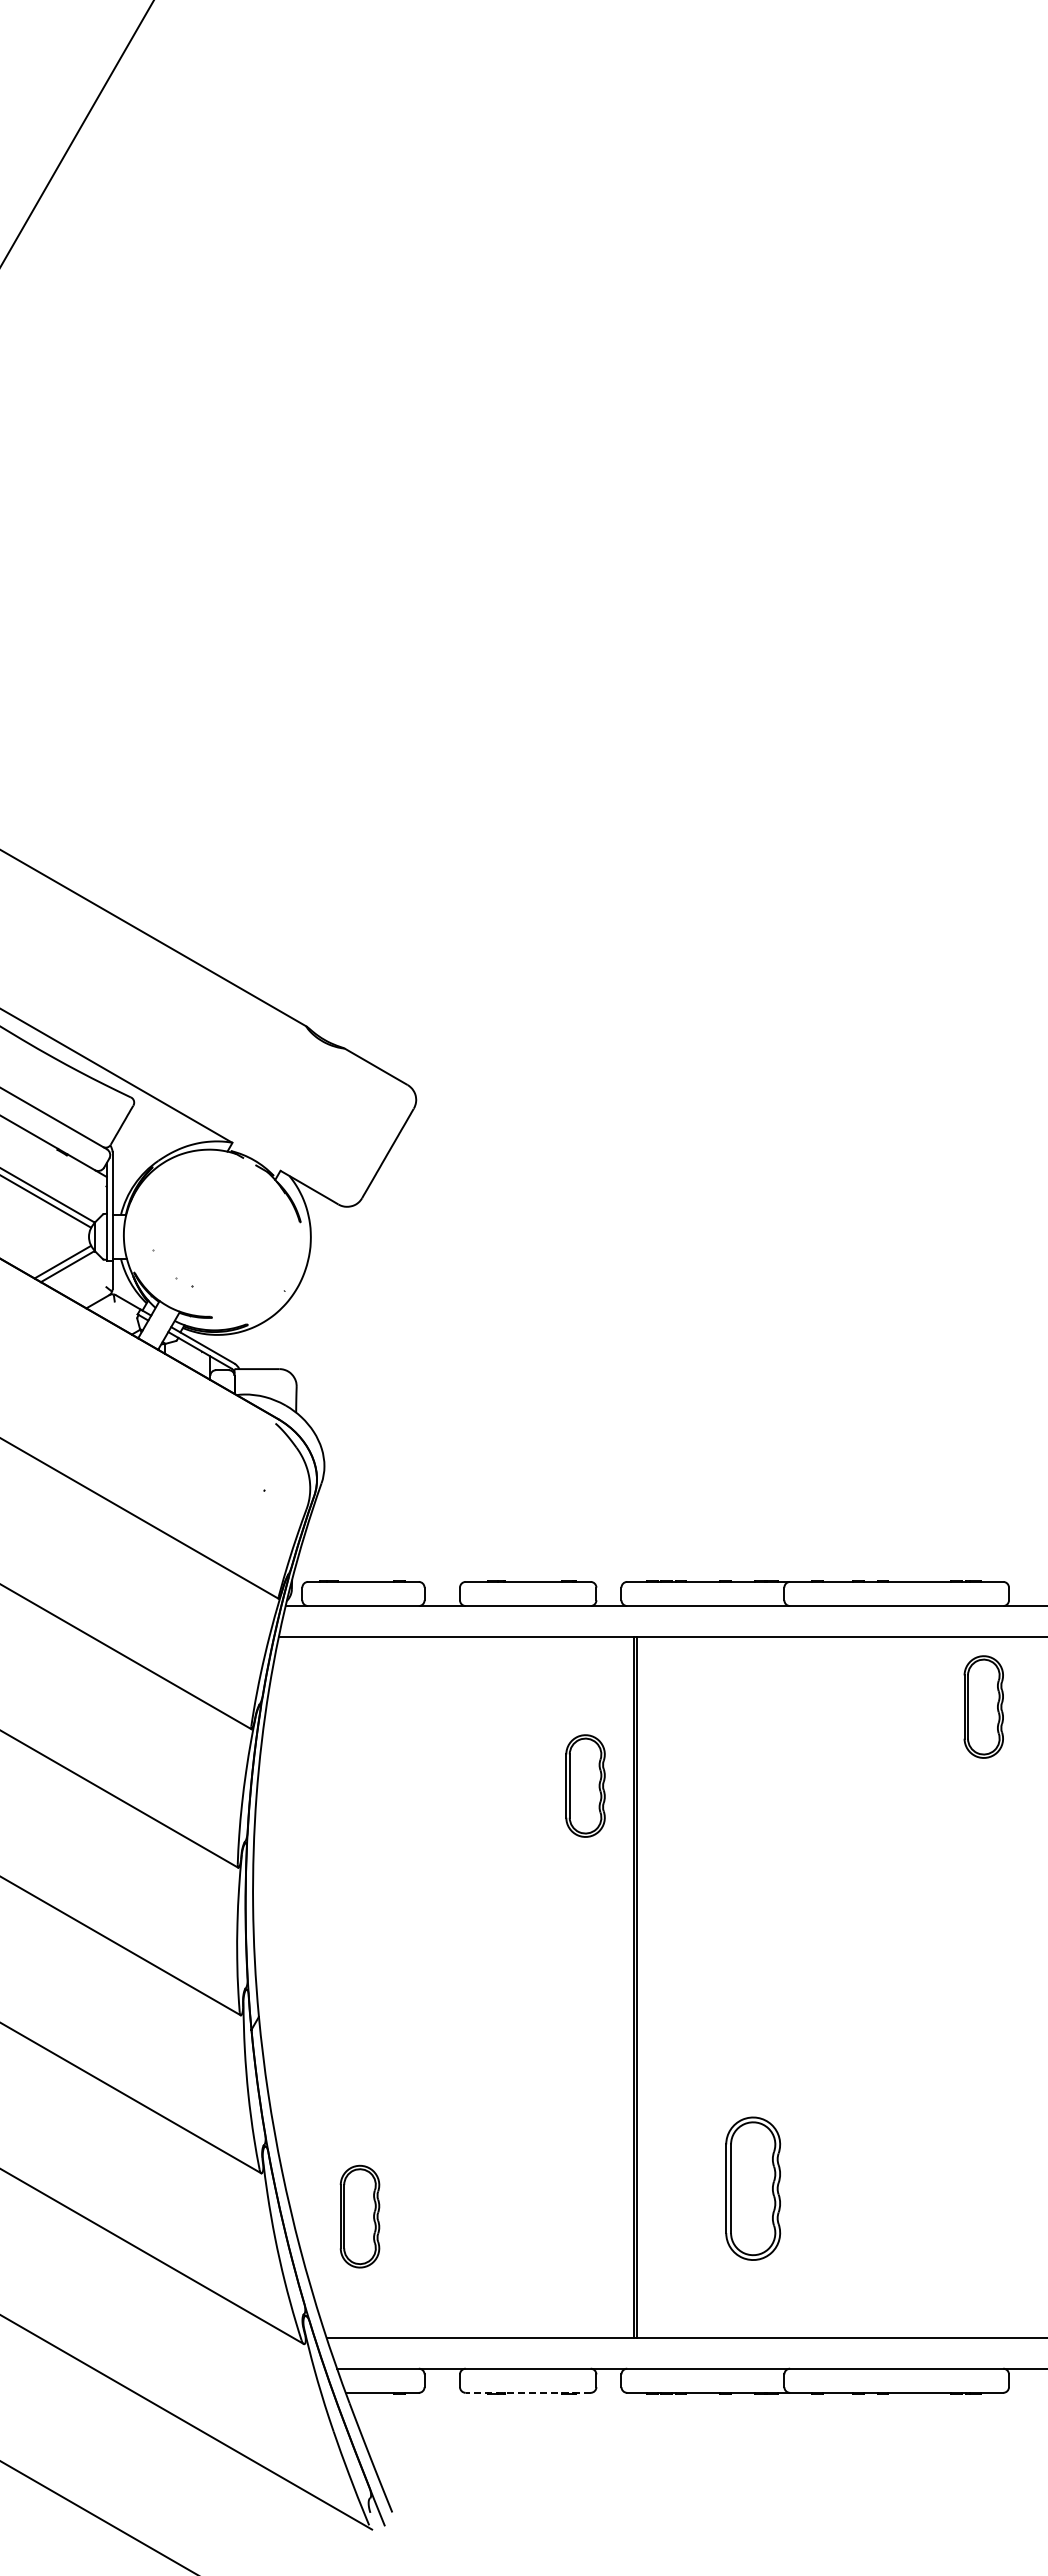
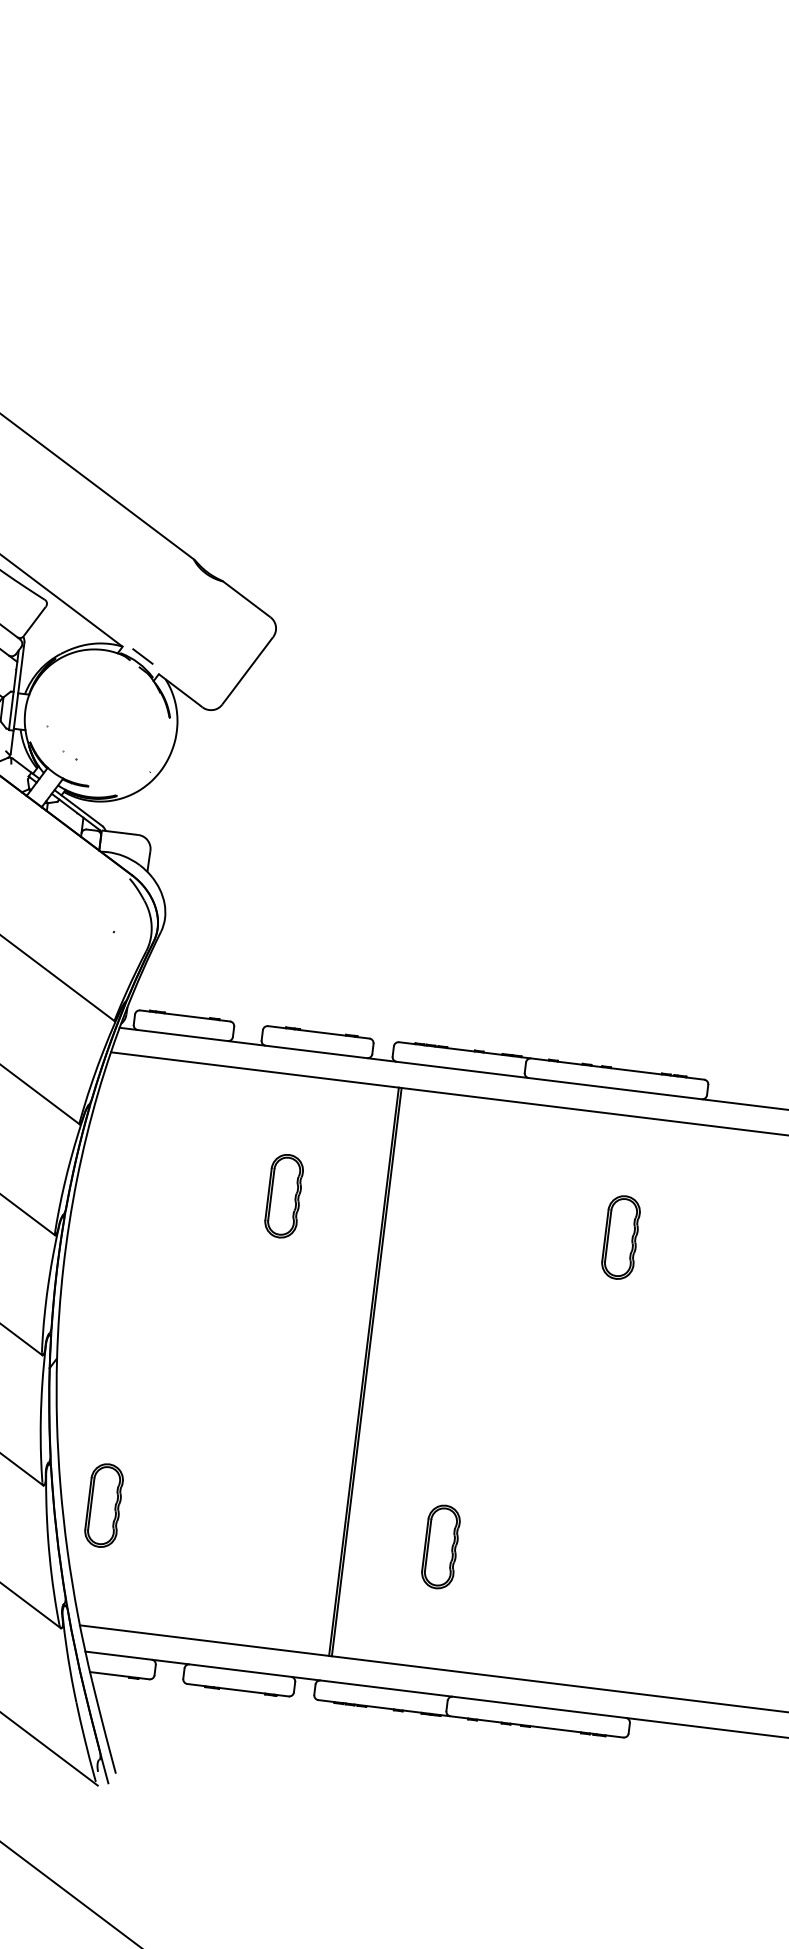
line: (258, 1151) -> (142, 656), added
part: (983, 1706) -> (620, 1237), moved
part: (585, 1785) -> (284, 1195), moved
part: (753, 2188) -> (441, 1546), size x0.71
part: (359, 2216) -> (103, 1505), moved
line: (527, 2392) -> (237, 1689), dashed -> solid

